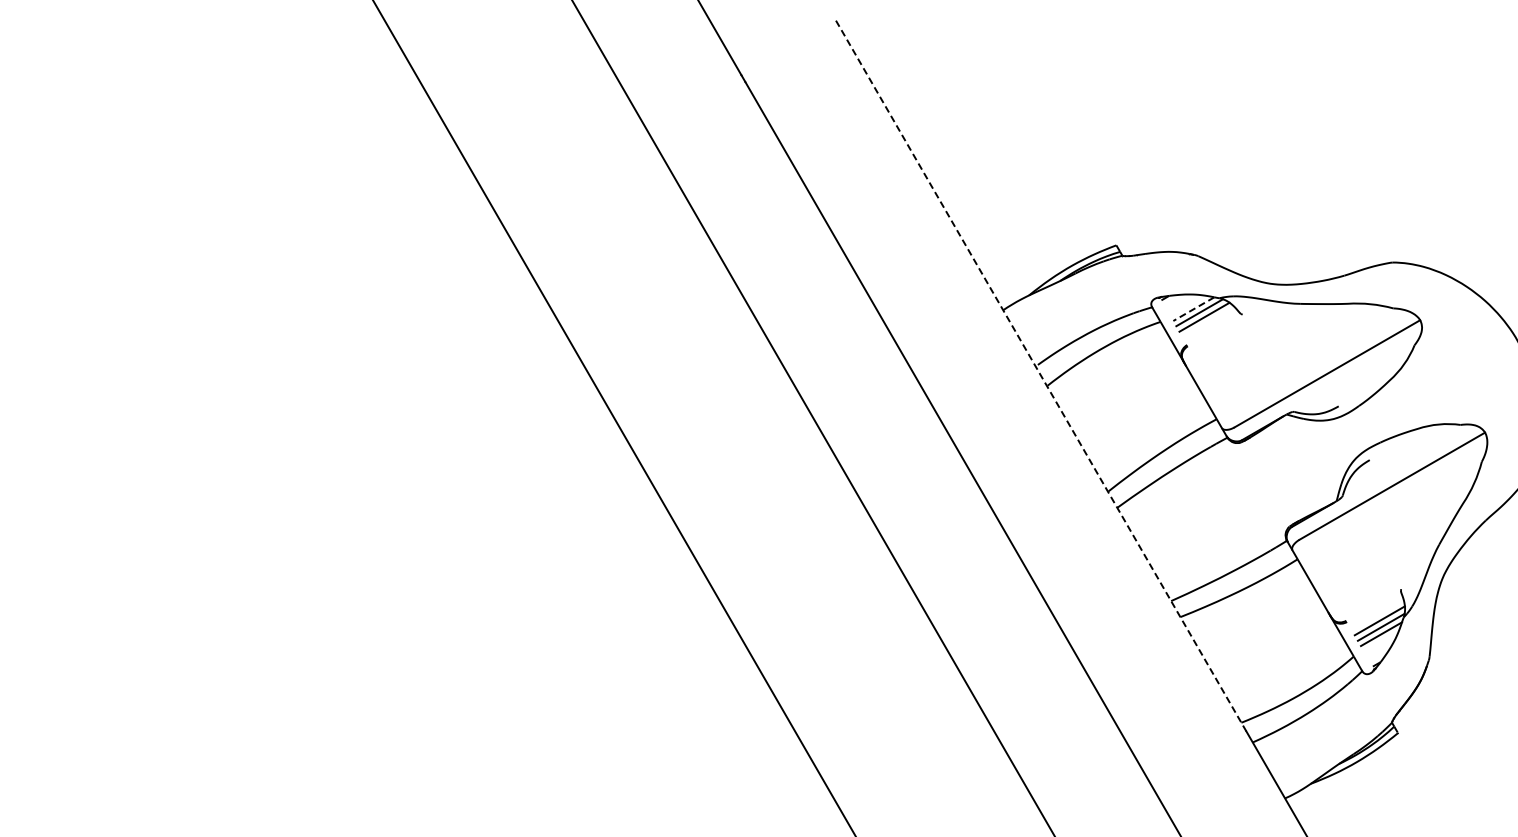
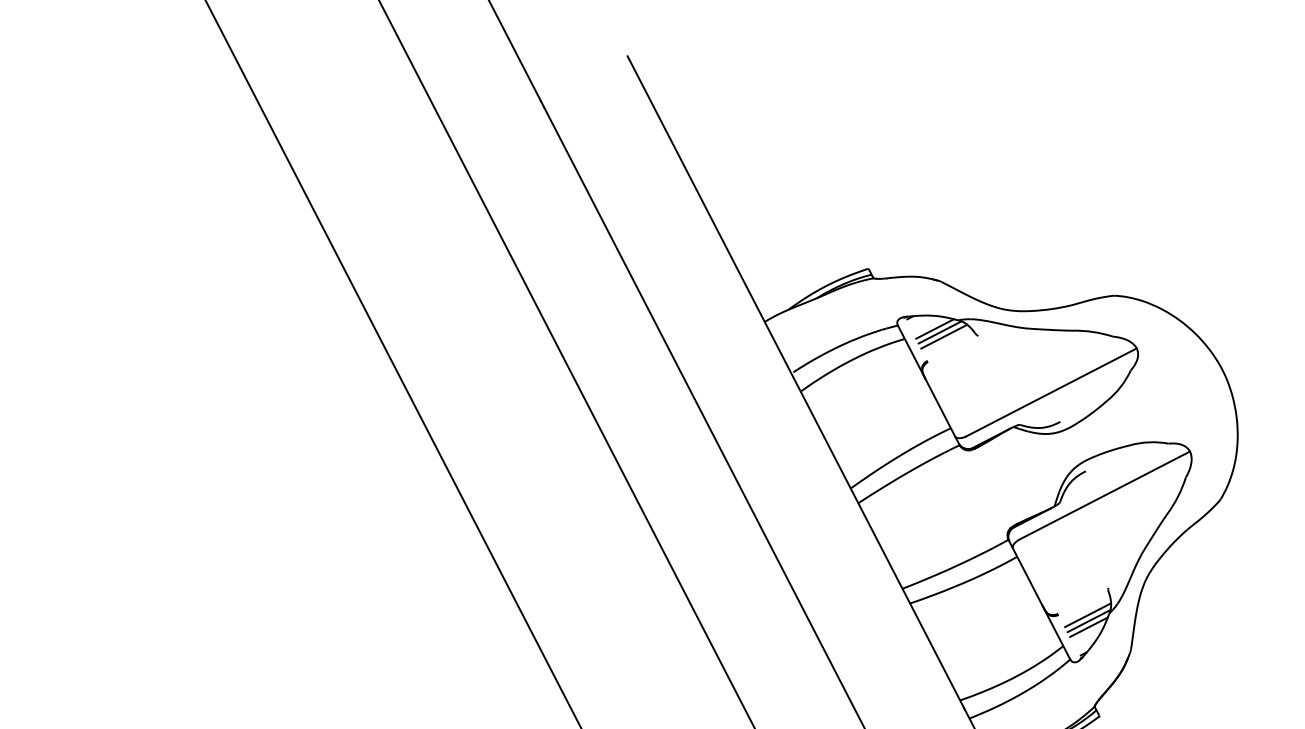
line: (1193, 309) -> (934, 329), dashed -> solid
line: (1041, 376) -> (796, 382), dashed -> solid

